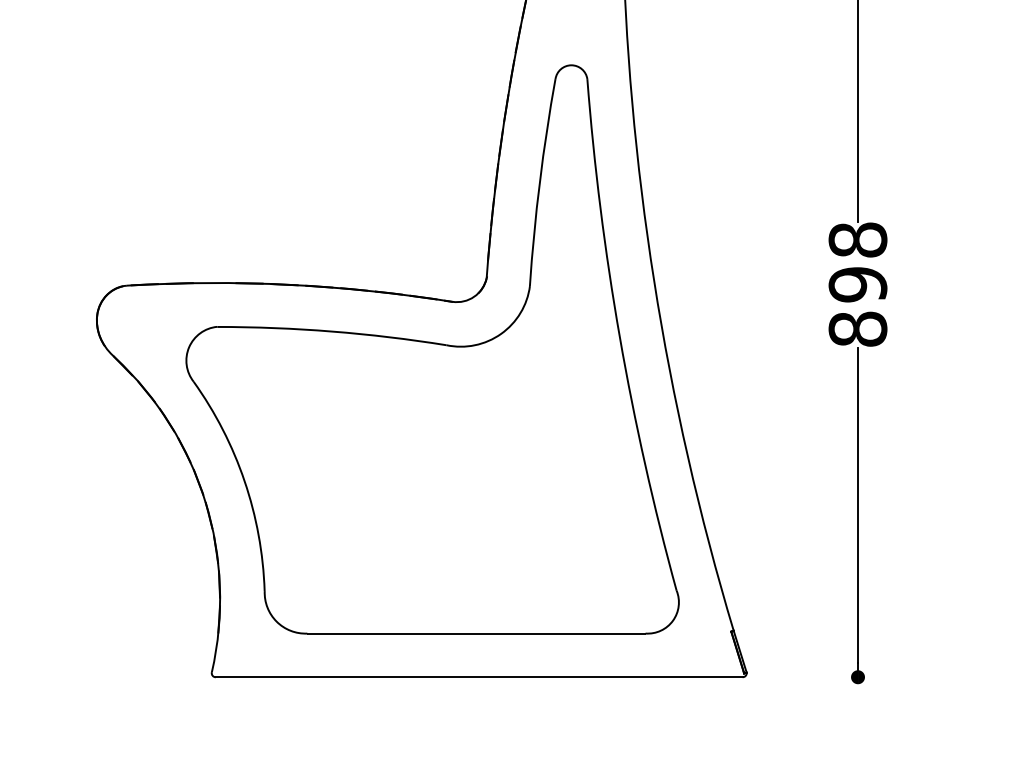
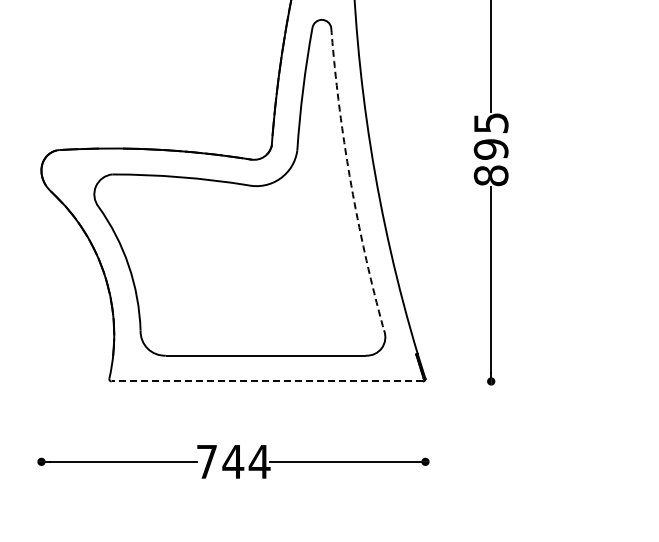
text: (856, 238) -> (490, 122), 898 -> 895
arc: (619, 337) -> (350, 180), solid -> dashed
line: (479, 677) -> (267, 381), solid -> dashed

